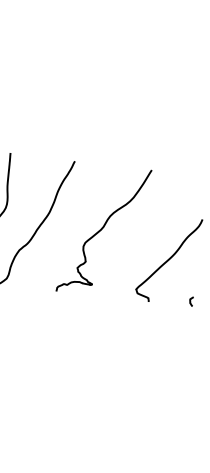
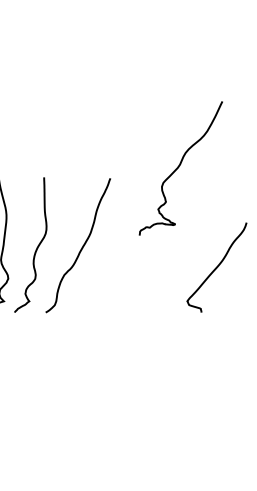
curve: (102, 229) -> (179, 167), moved
curve: (191, 301) -> (244, 307), removed

